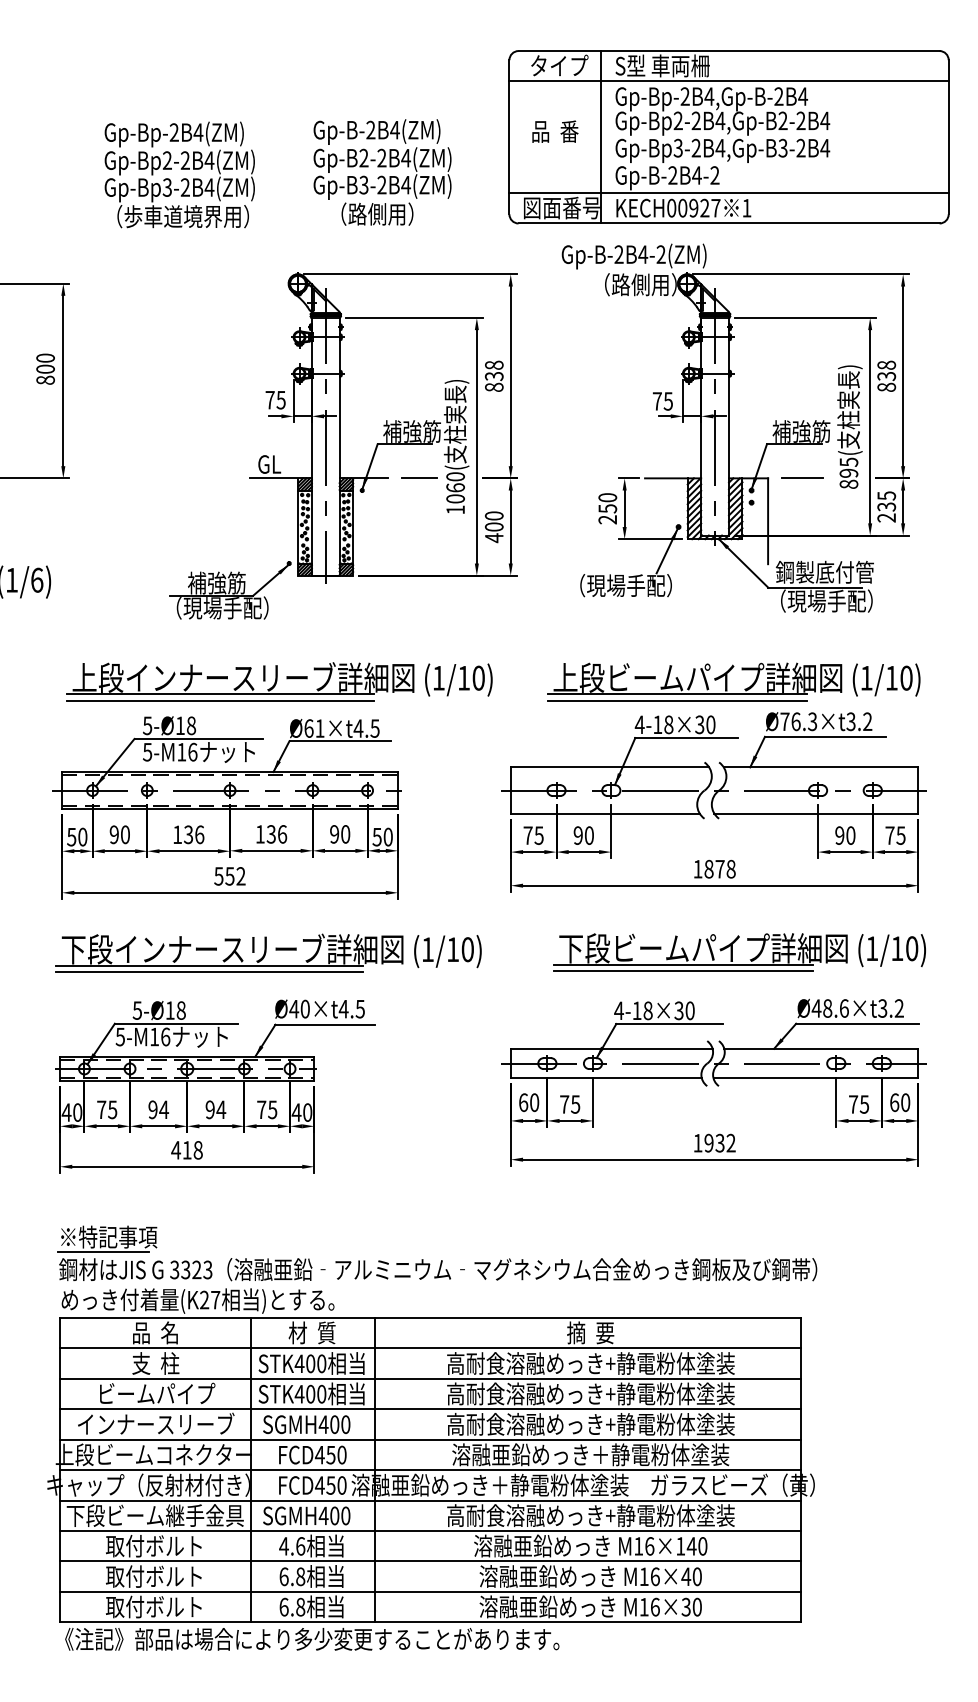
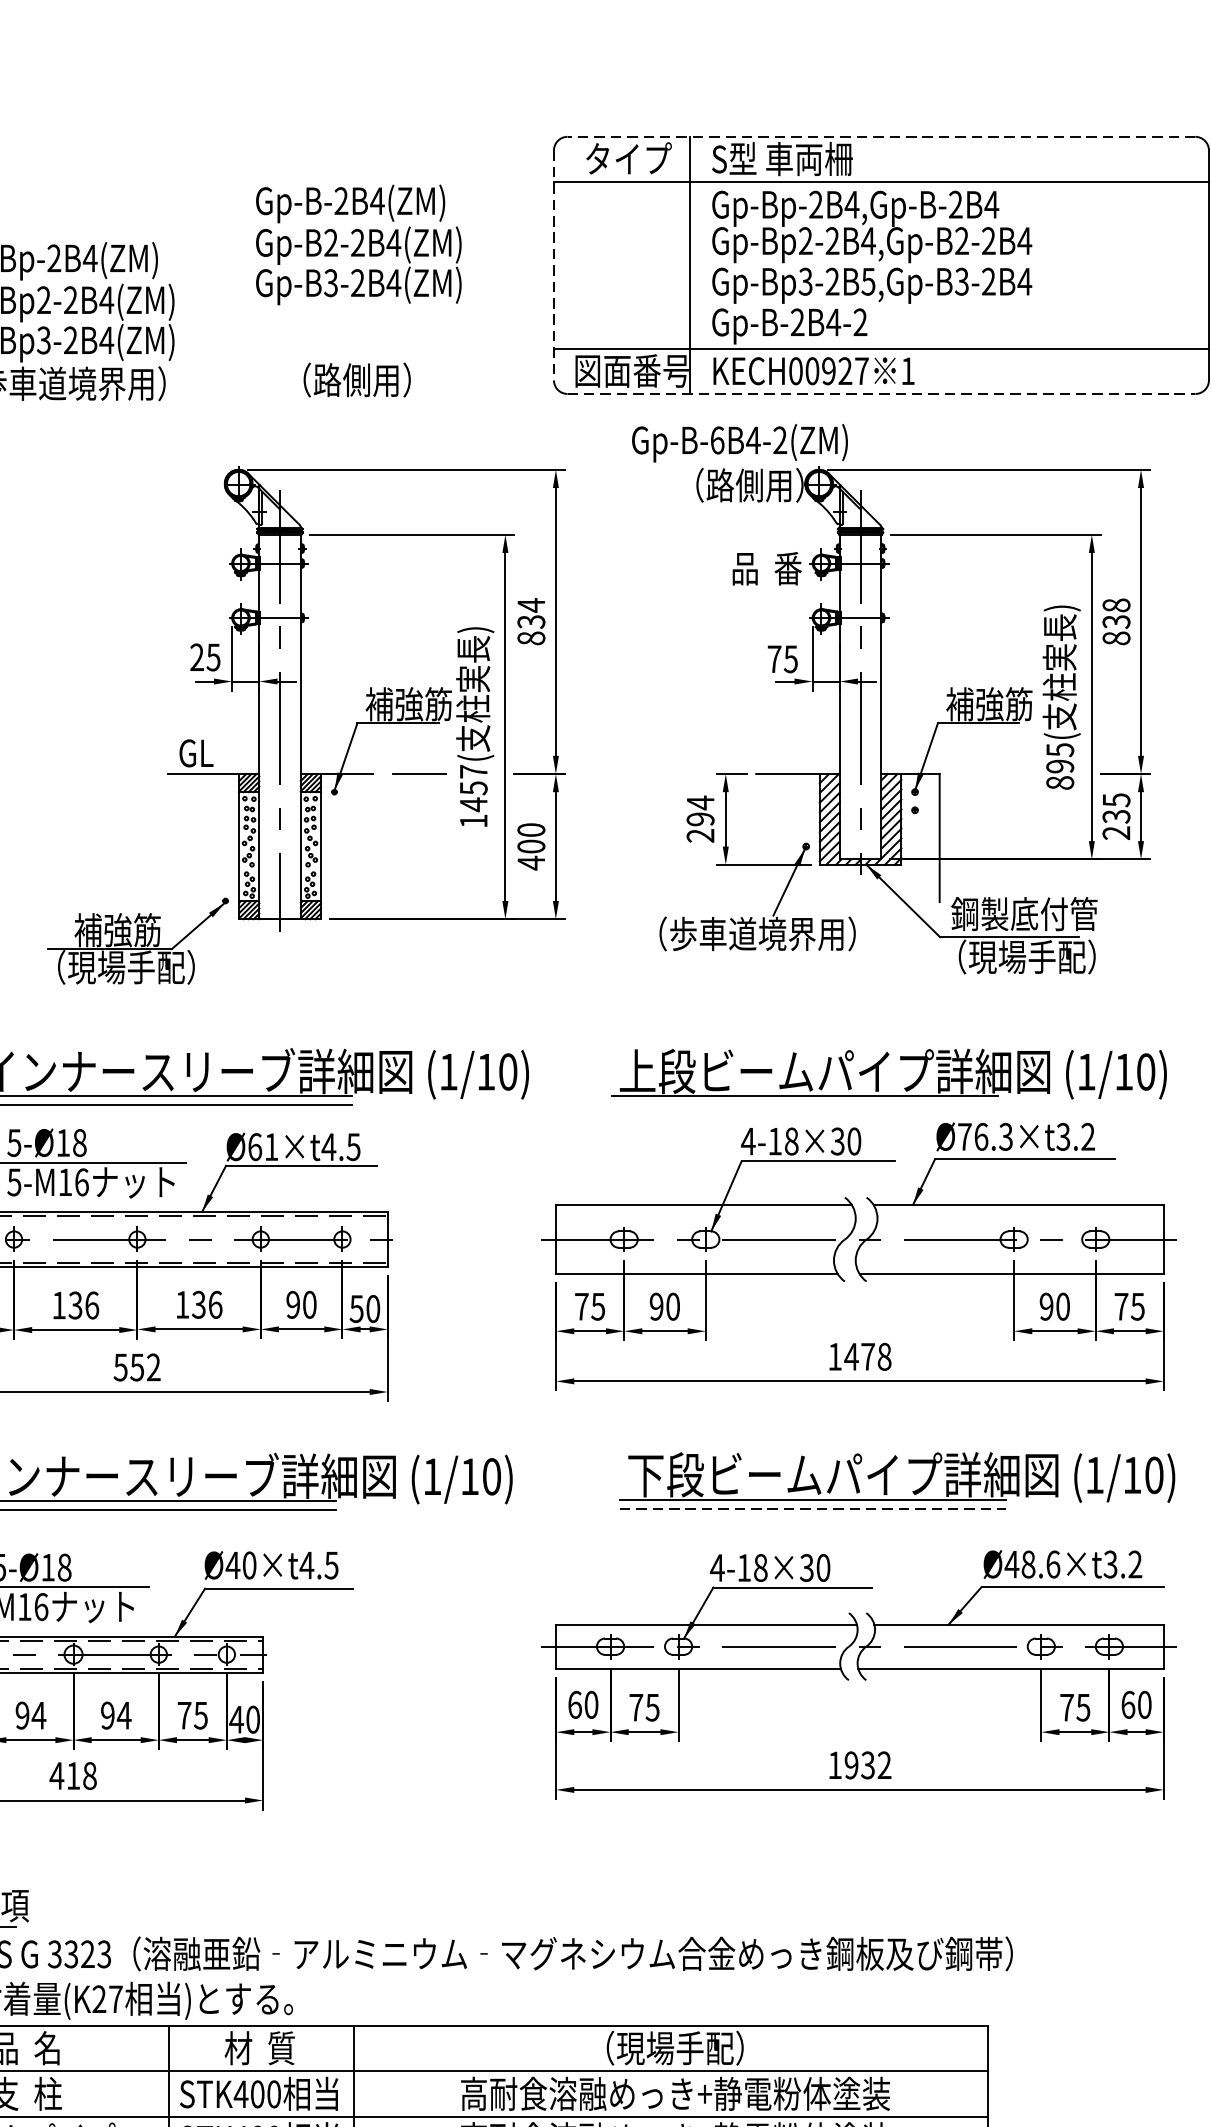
line: (728, 51) -> (880, 137), solid -> dashed
text: (555, 131) -> (767, 568), moved
line: (509, 137) -> (554, 265), solid -> dashed
text: (720, 148) -> (868, 282), Gp-Bp3-2B4,Gp-B3-2B4 -> Gp-Bp3-2B5,Gp-B3-2B4
text: (382, 159) -> (358, 244), moved
line: (729, 223) -> (882, 393), solid -> dashed
text: (618, 254) -> (716, 440), Gp-B-2B4-2(ZM) -> Gp-B-6B4-2(ZM)
text: (494, 365) -> (531, 605), 838 -> 834
text: (269, 399) -> (196, 656), 75 -> 25
line: (802, 478) -> (990, 774), removed
text: (455, 487) -> (473, 787), 1060( -> 1457(
text: (607, 502) -> (700, 809), 250 -> 294
text: (649, 585) -> (762, 933), （現場手配） -> （歩車道境界用）
line: (677, 700) -> (804, 1105), removed
text: (708, 868) -> (850, 1355), 1878 -> 1478
line: (683, 971) -> (813, 1509), solid -> dashed
text: (590, 1332) -> (674, 2047), 摘  要 -> （現場手配）

